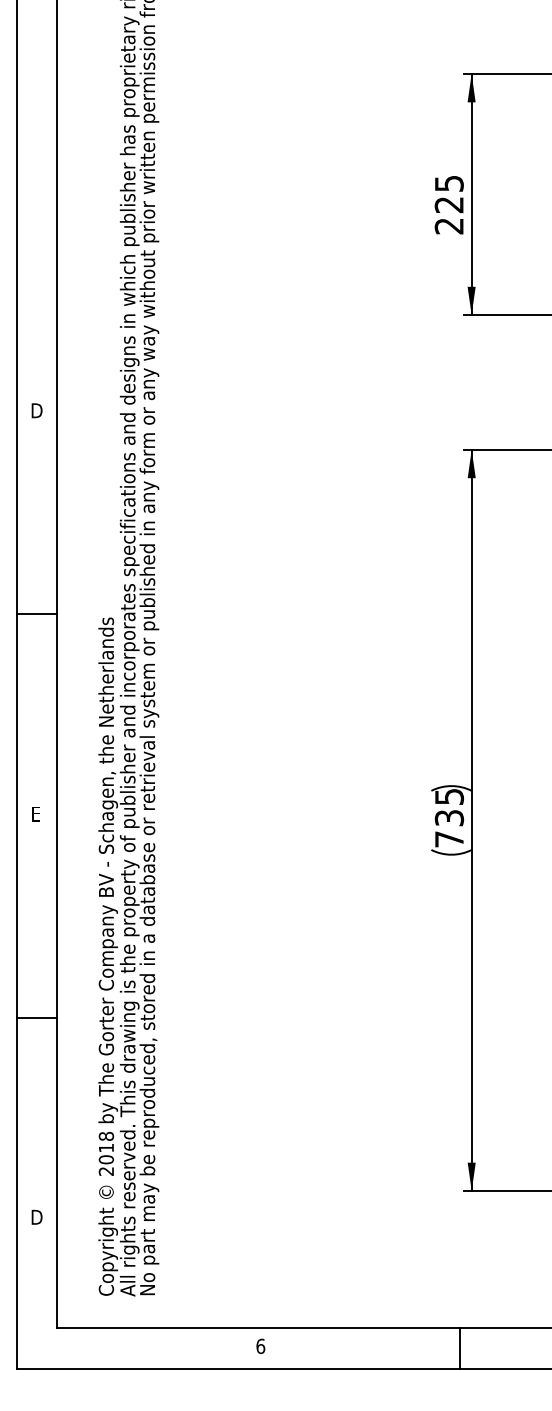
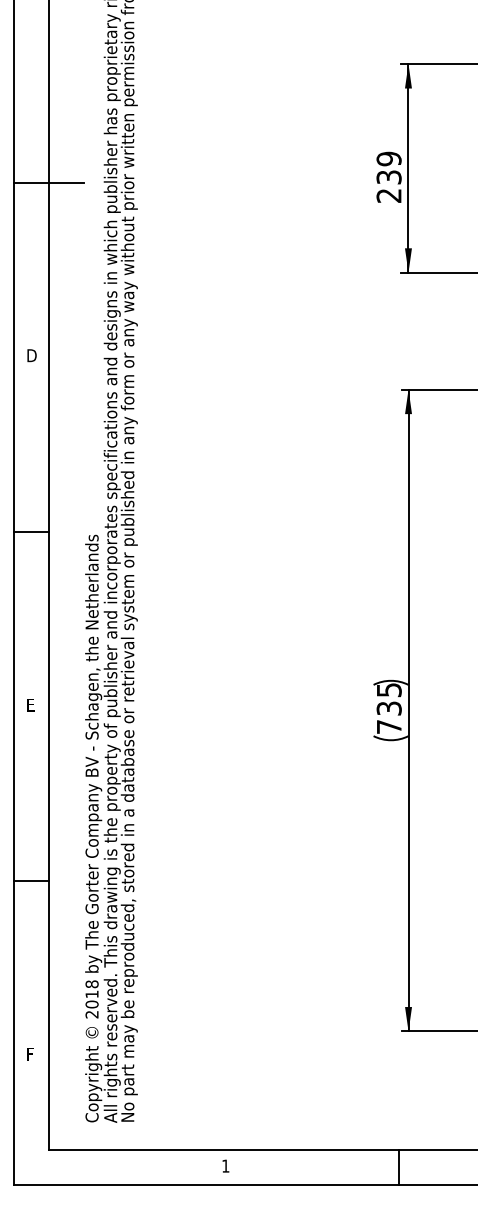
text: (448, 193) -> (388, 167), 225 -> 239
line: (57, 210) -> (49, 182), added
text: (36, 1217) -> (31, 1054), D -> F
text: (260, 1345) -> (225, 1165), 6 -> 1

